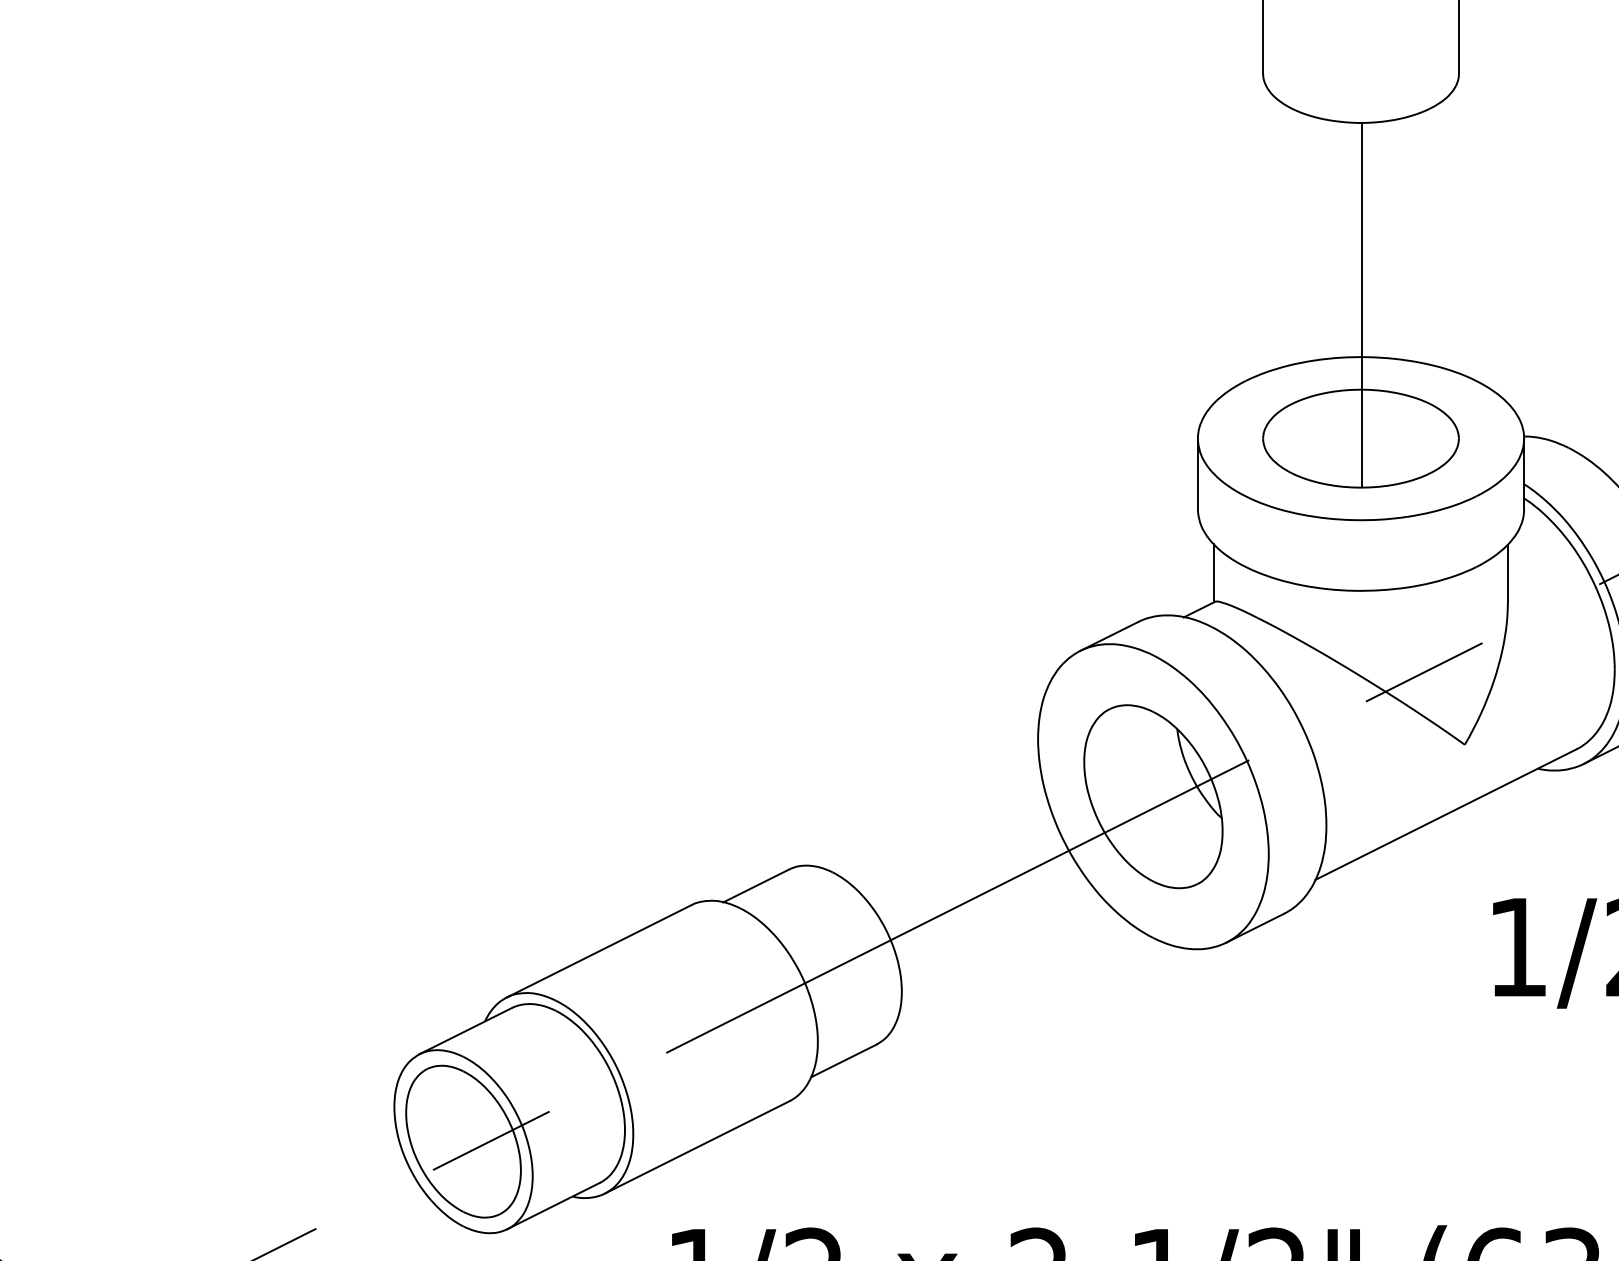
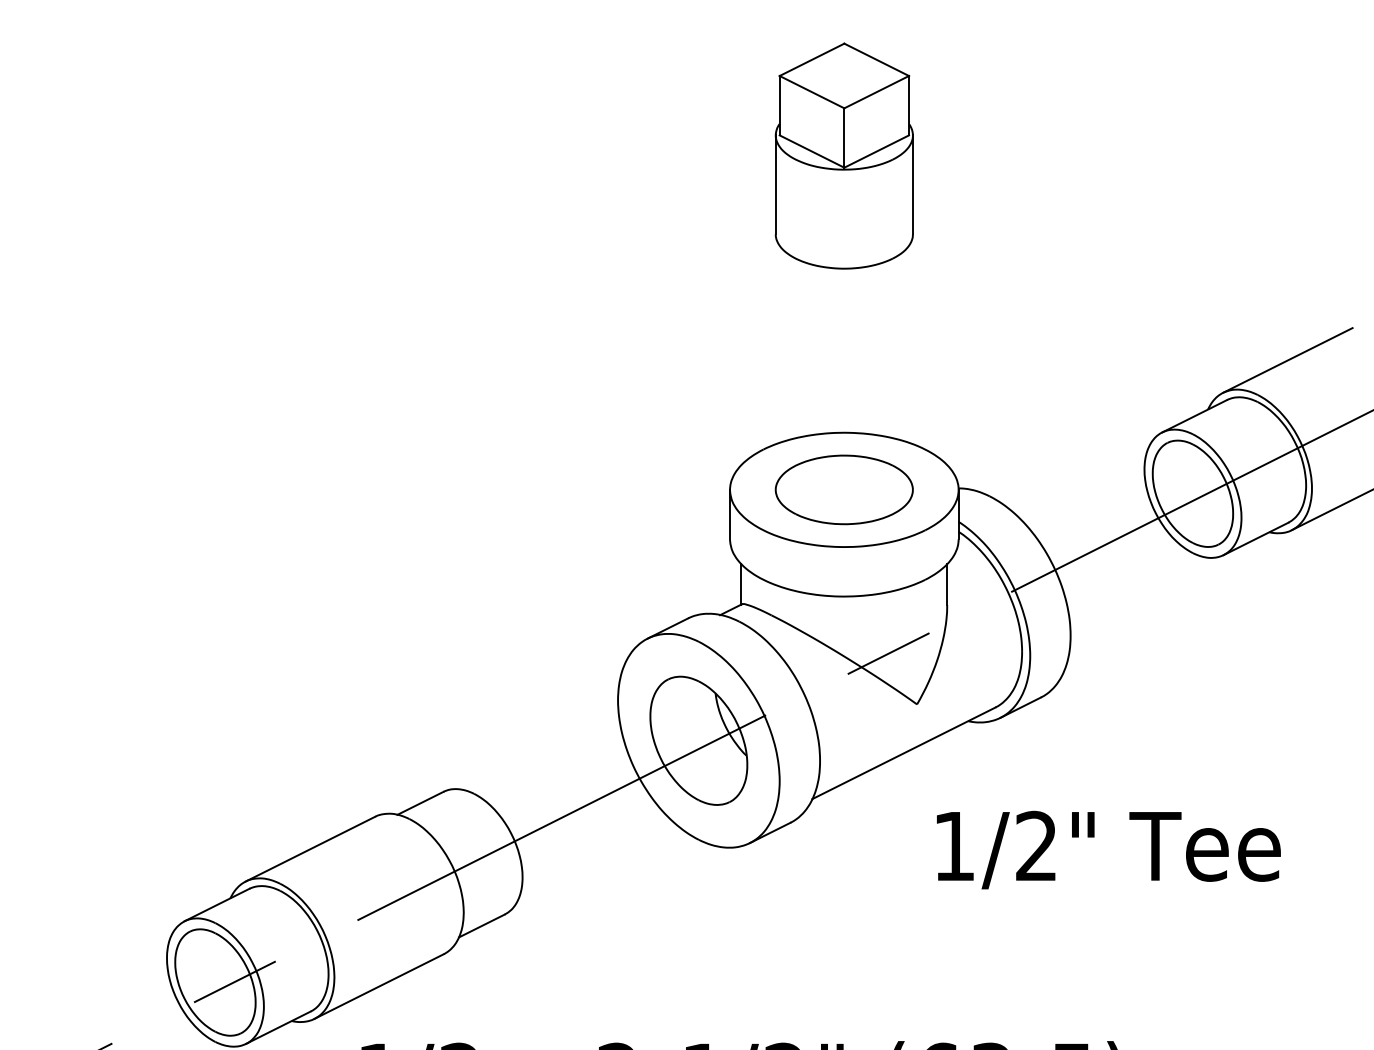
line: (1362, 305) -> (845, 396), removed

